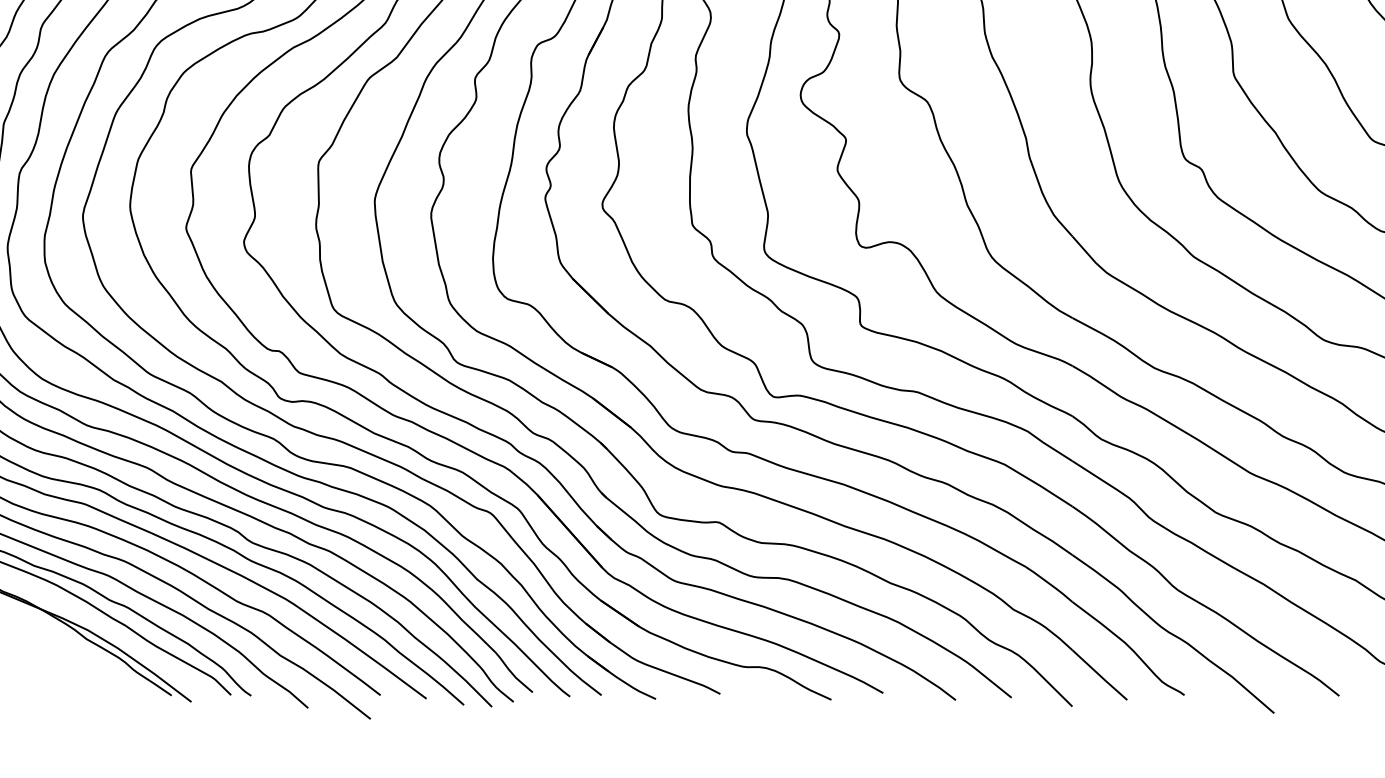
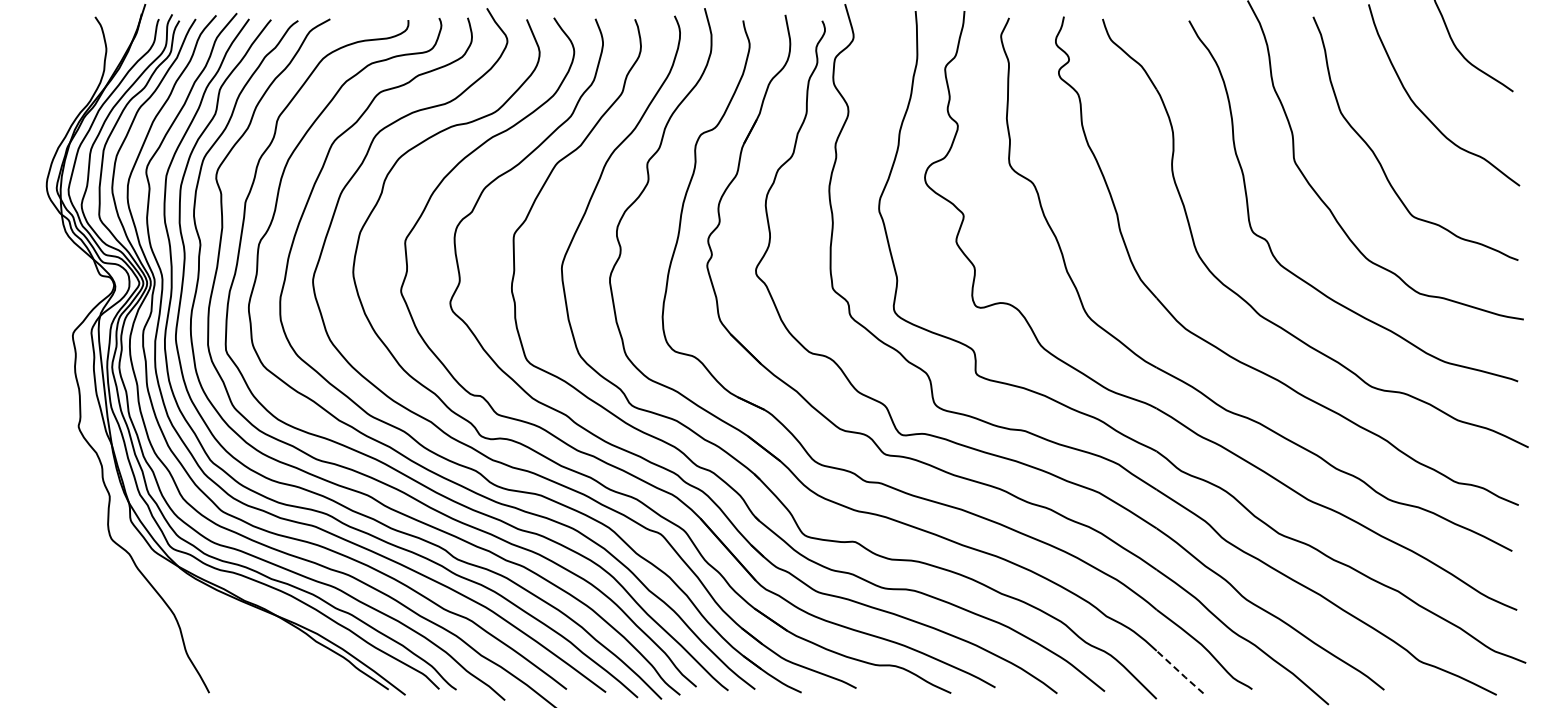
line: (1100, 675) -> (1180, 672), solid -> dashed

